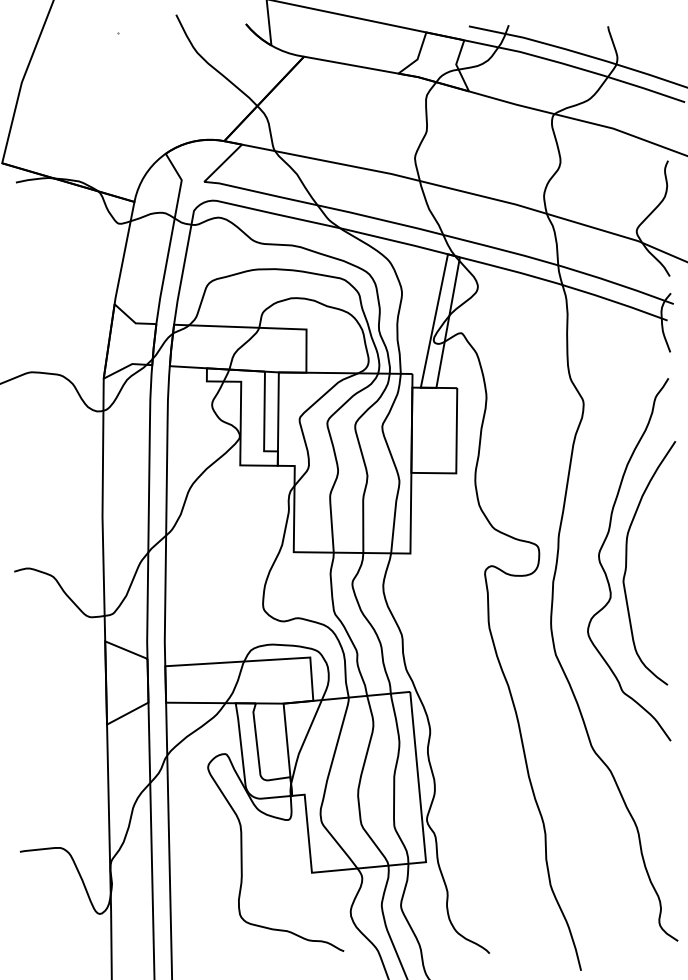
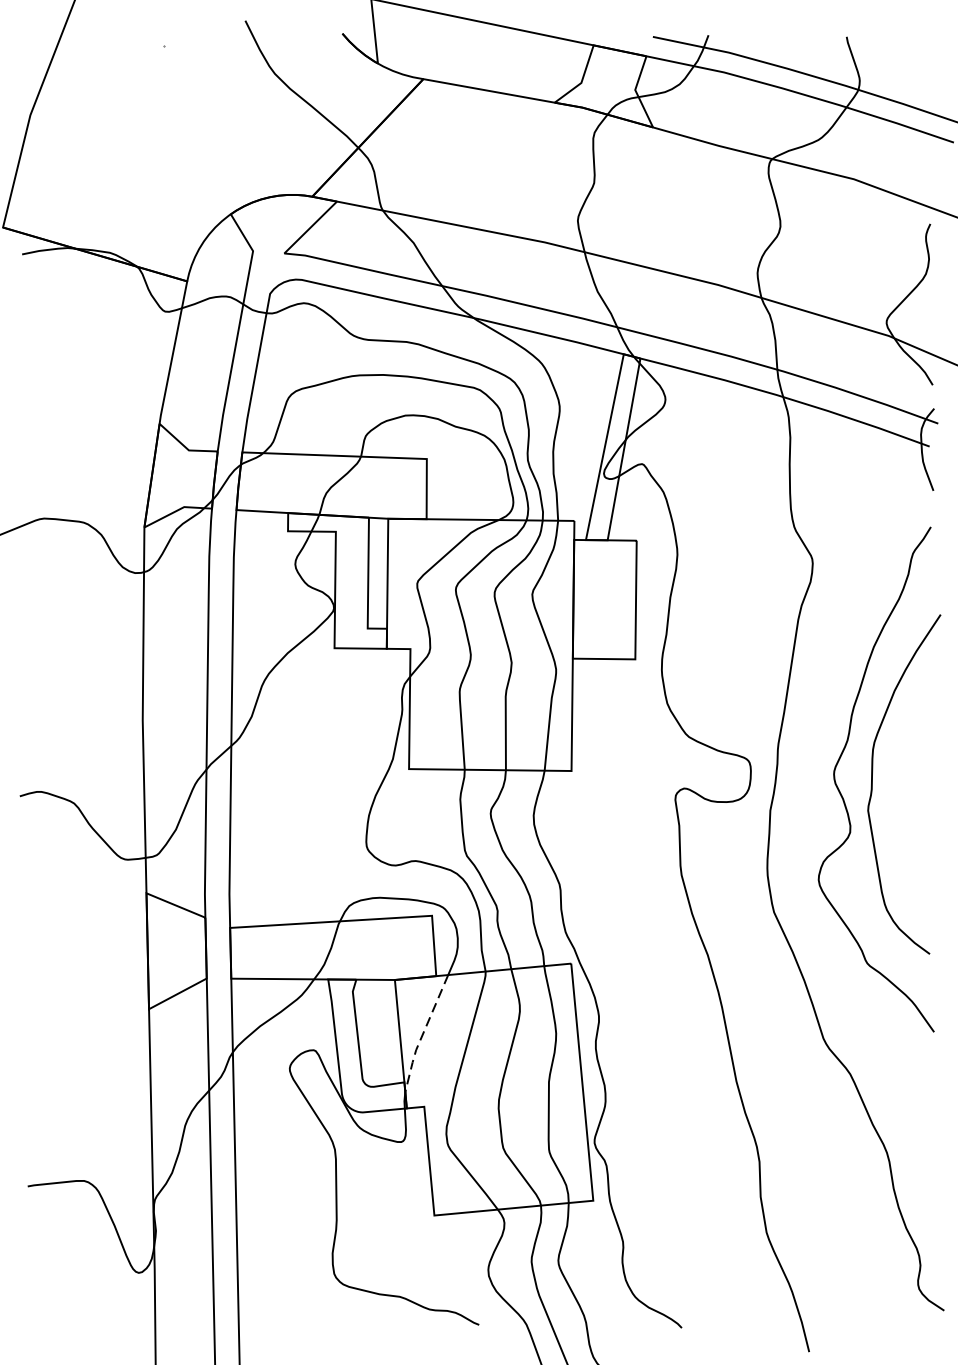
line: (303, 742) -> (422, 1034), solid -> dashed

